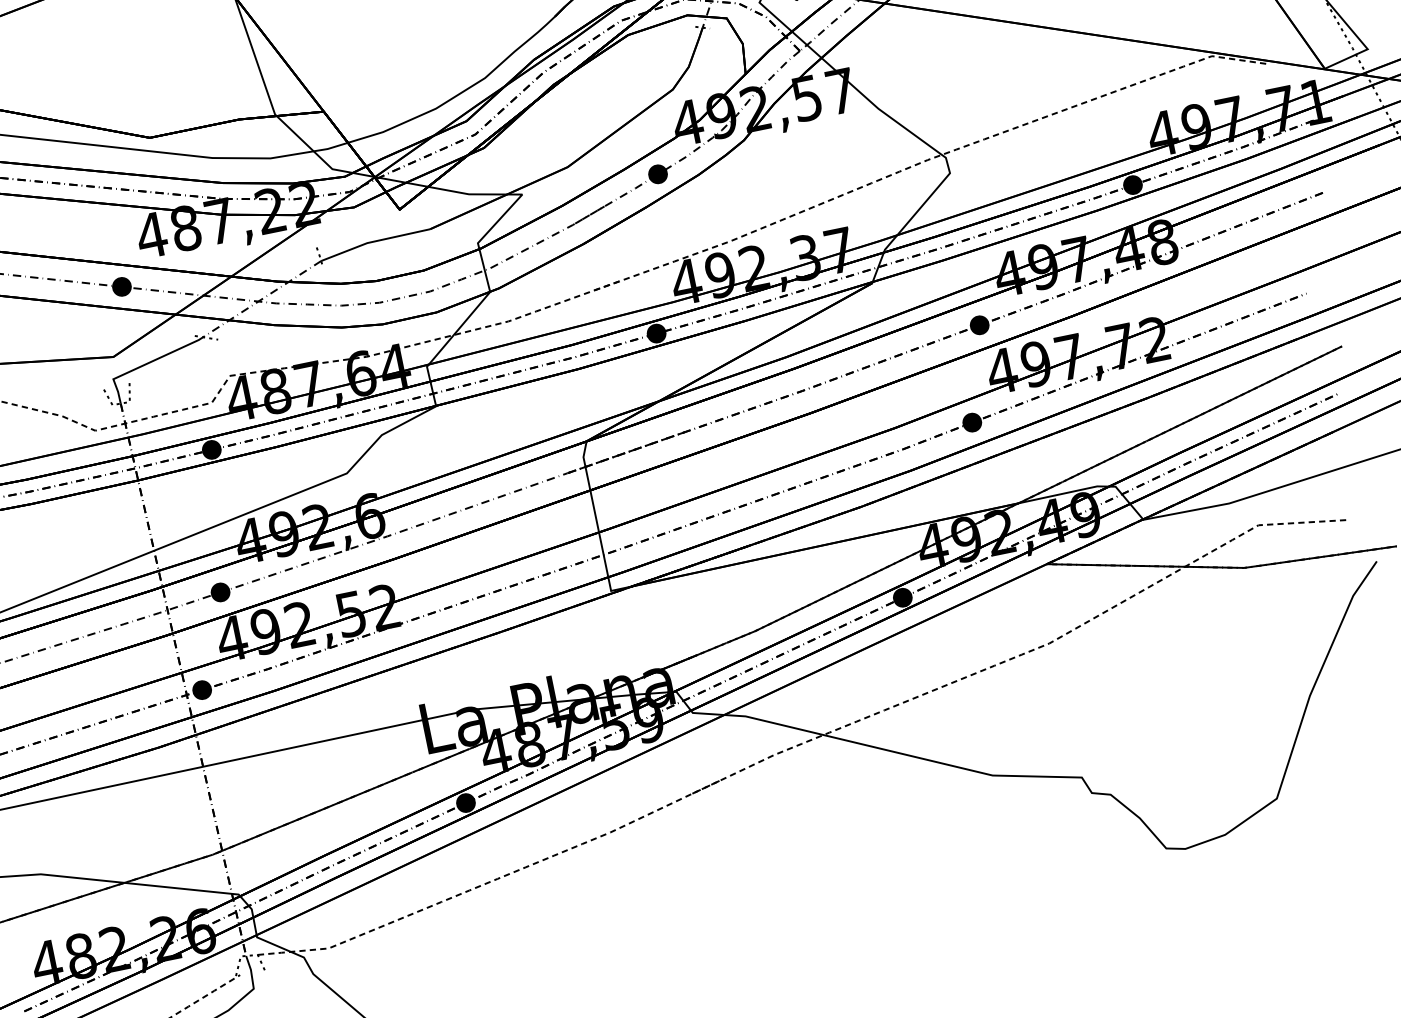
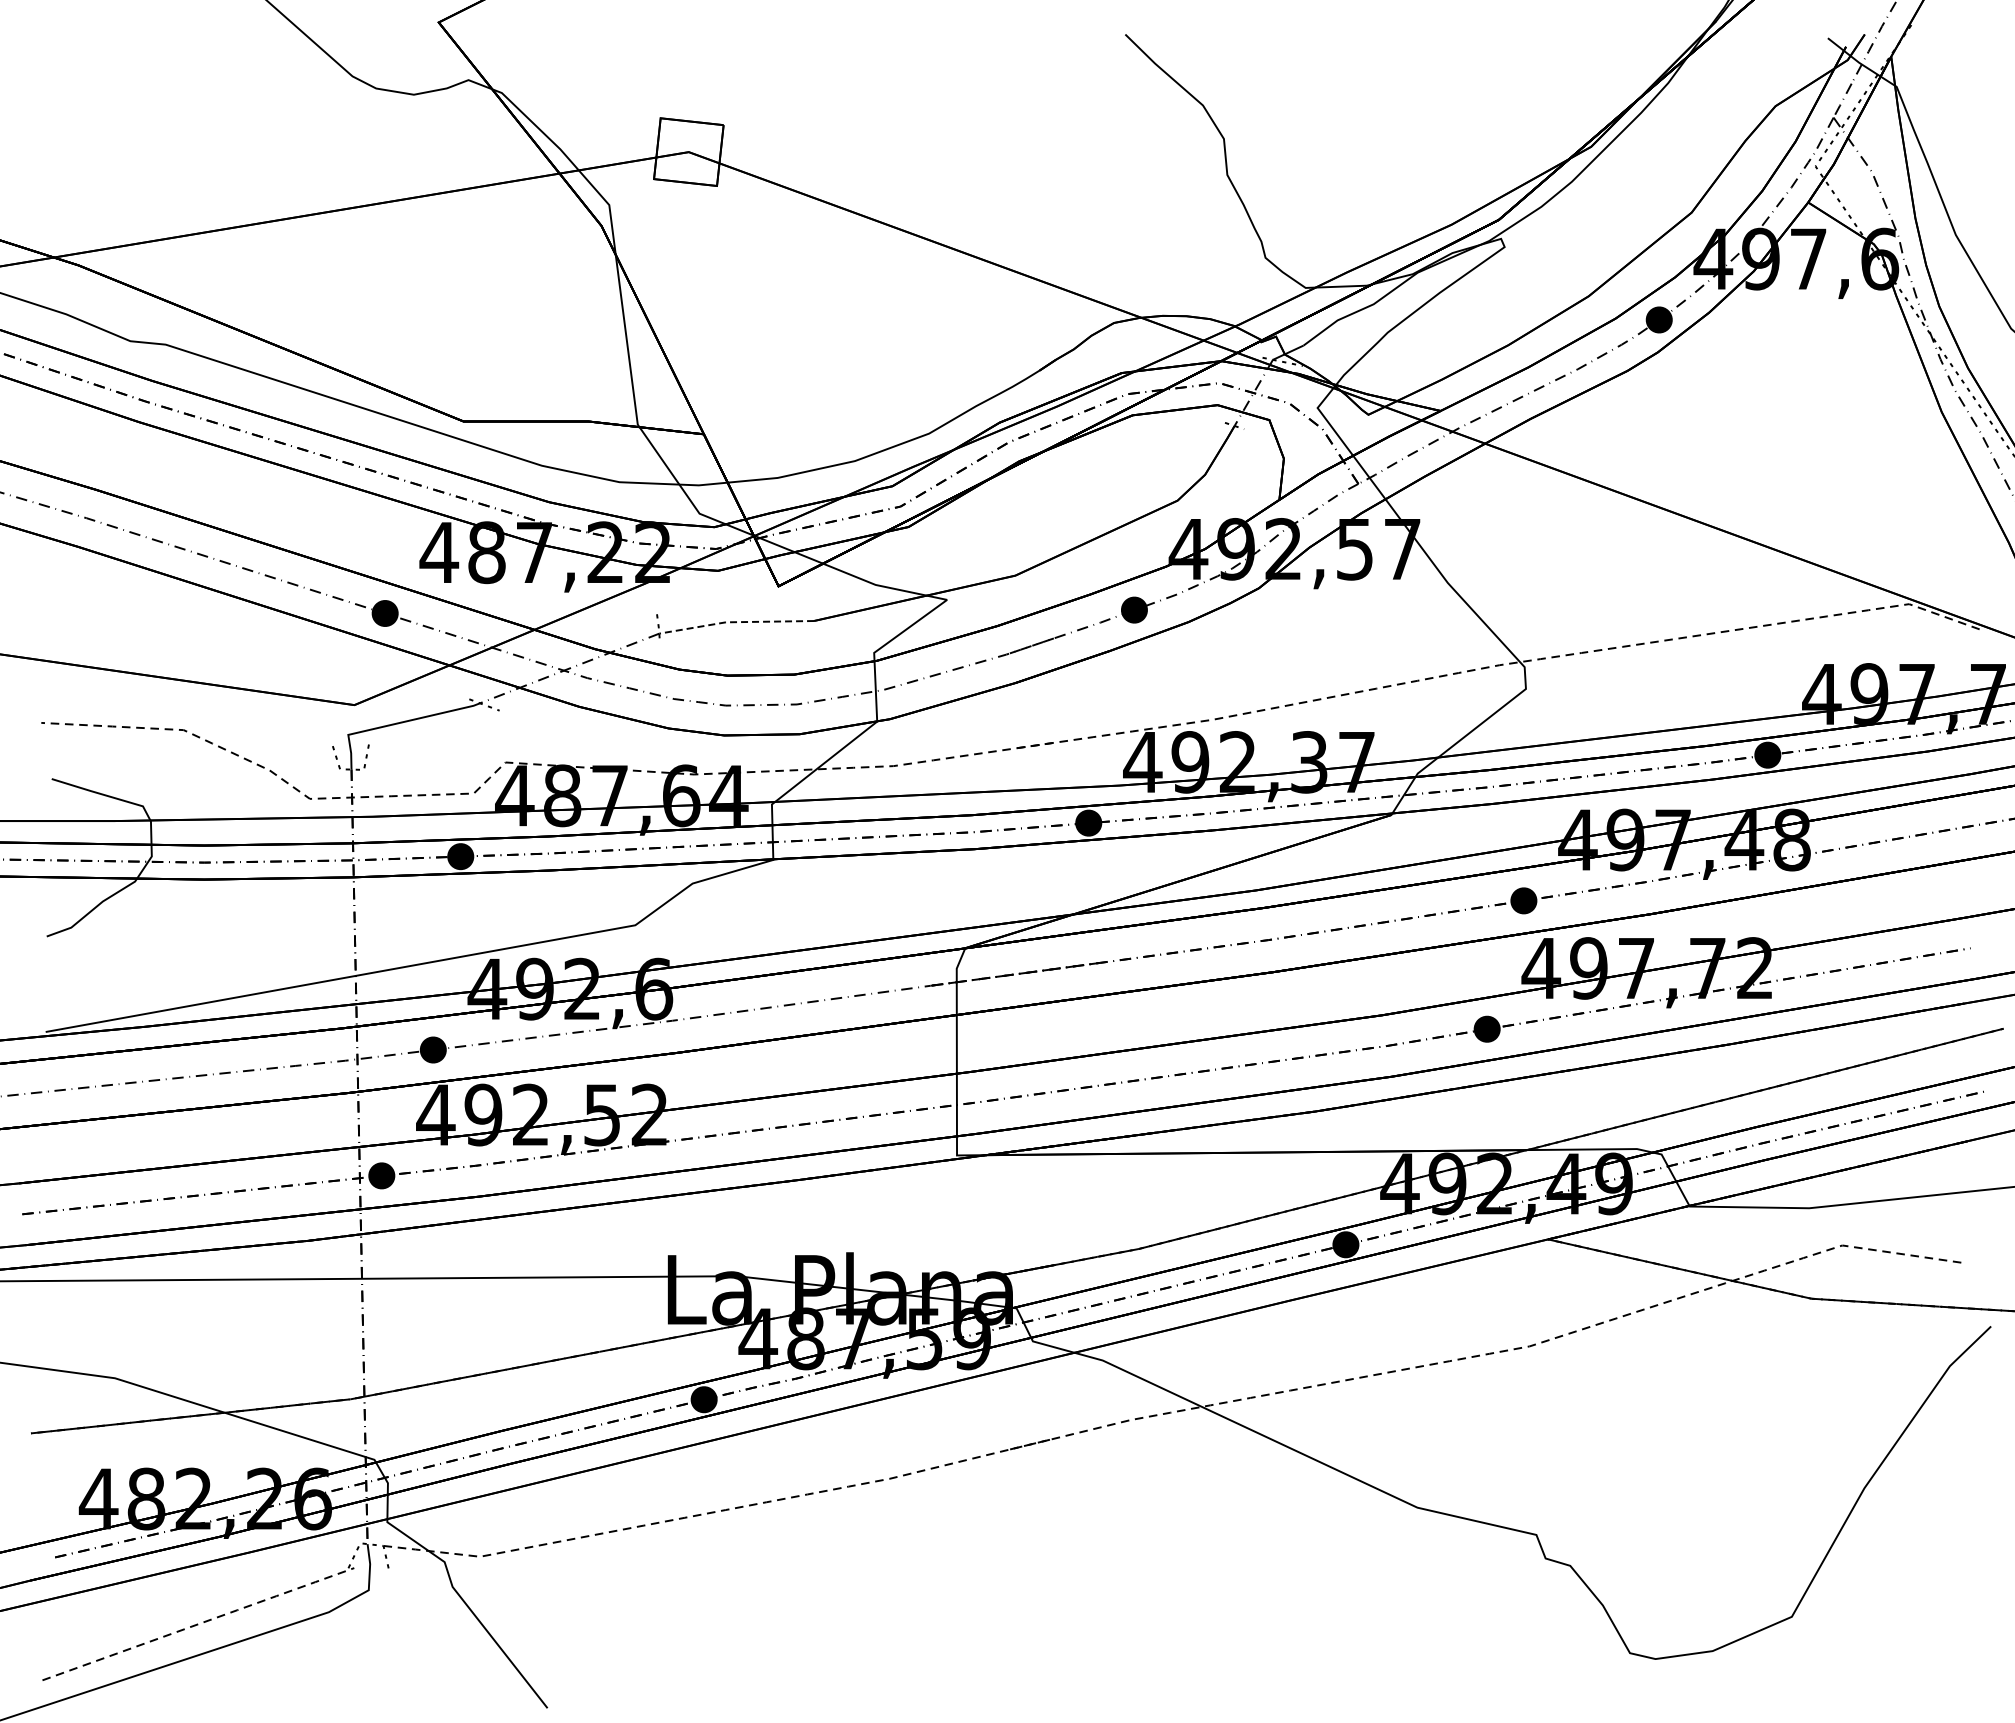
line: (374, 241) -> (735, 622), solid -> dashed

